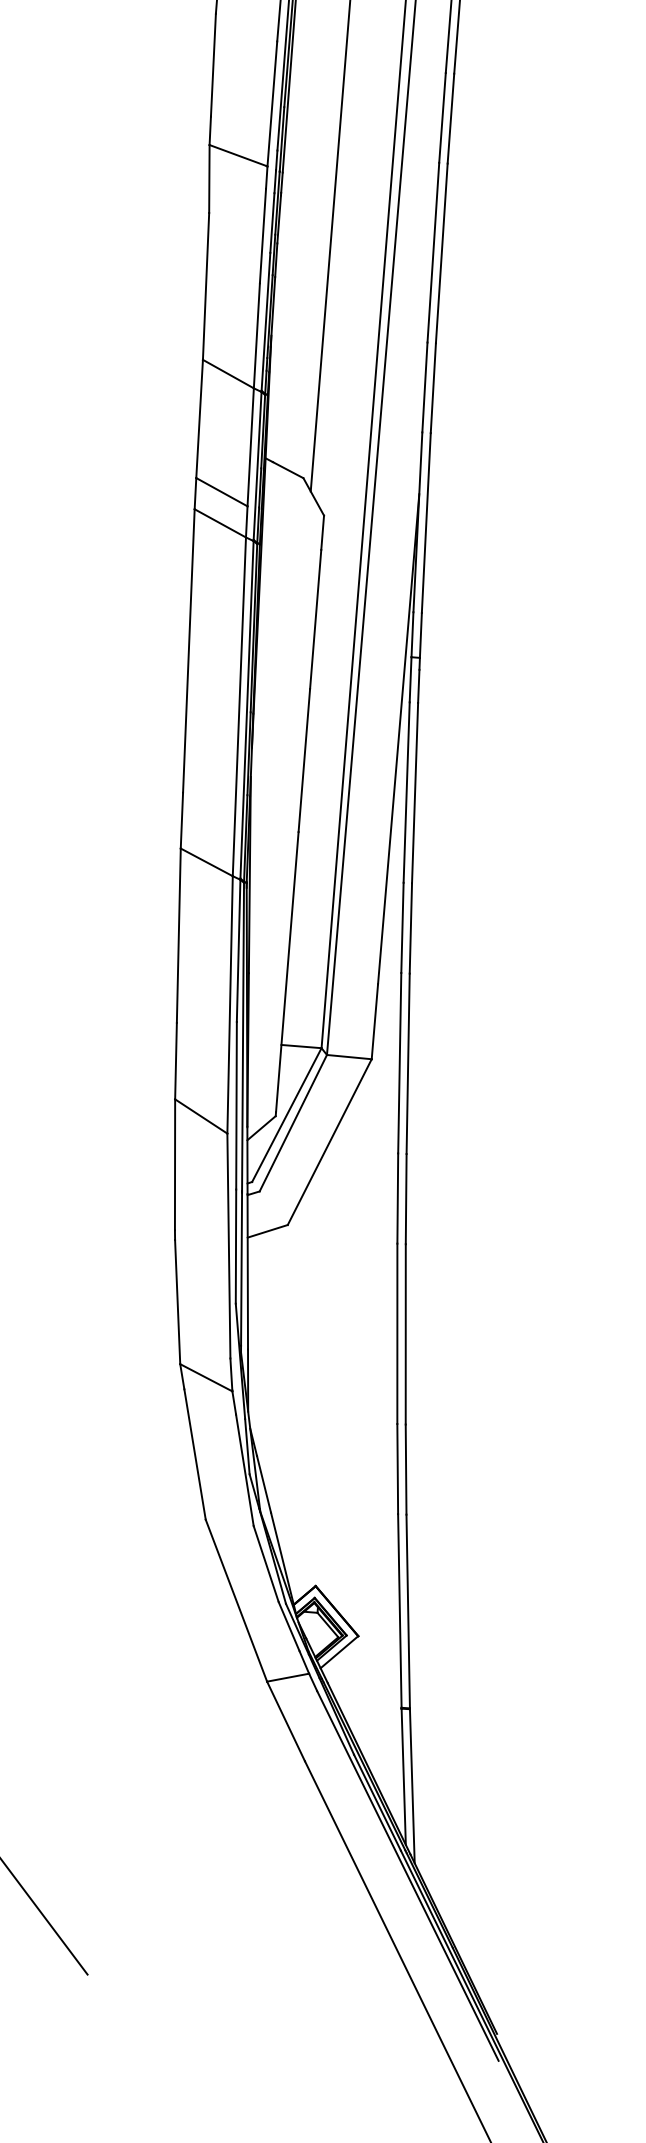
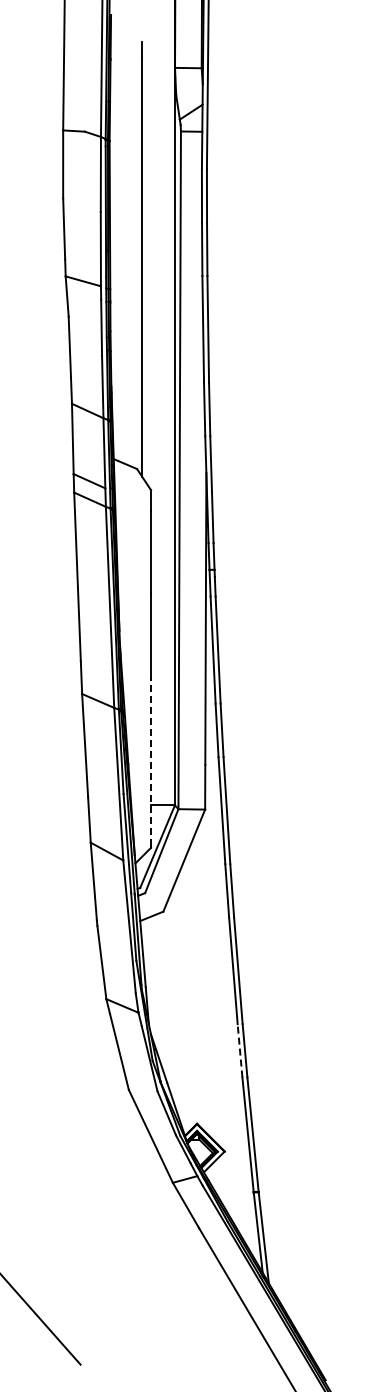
line: (288, 971) -> (151, 761), solid -> dashed
line: (398, 1468) -> (240, 1050), solid -> dashed

